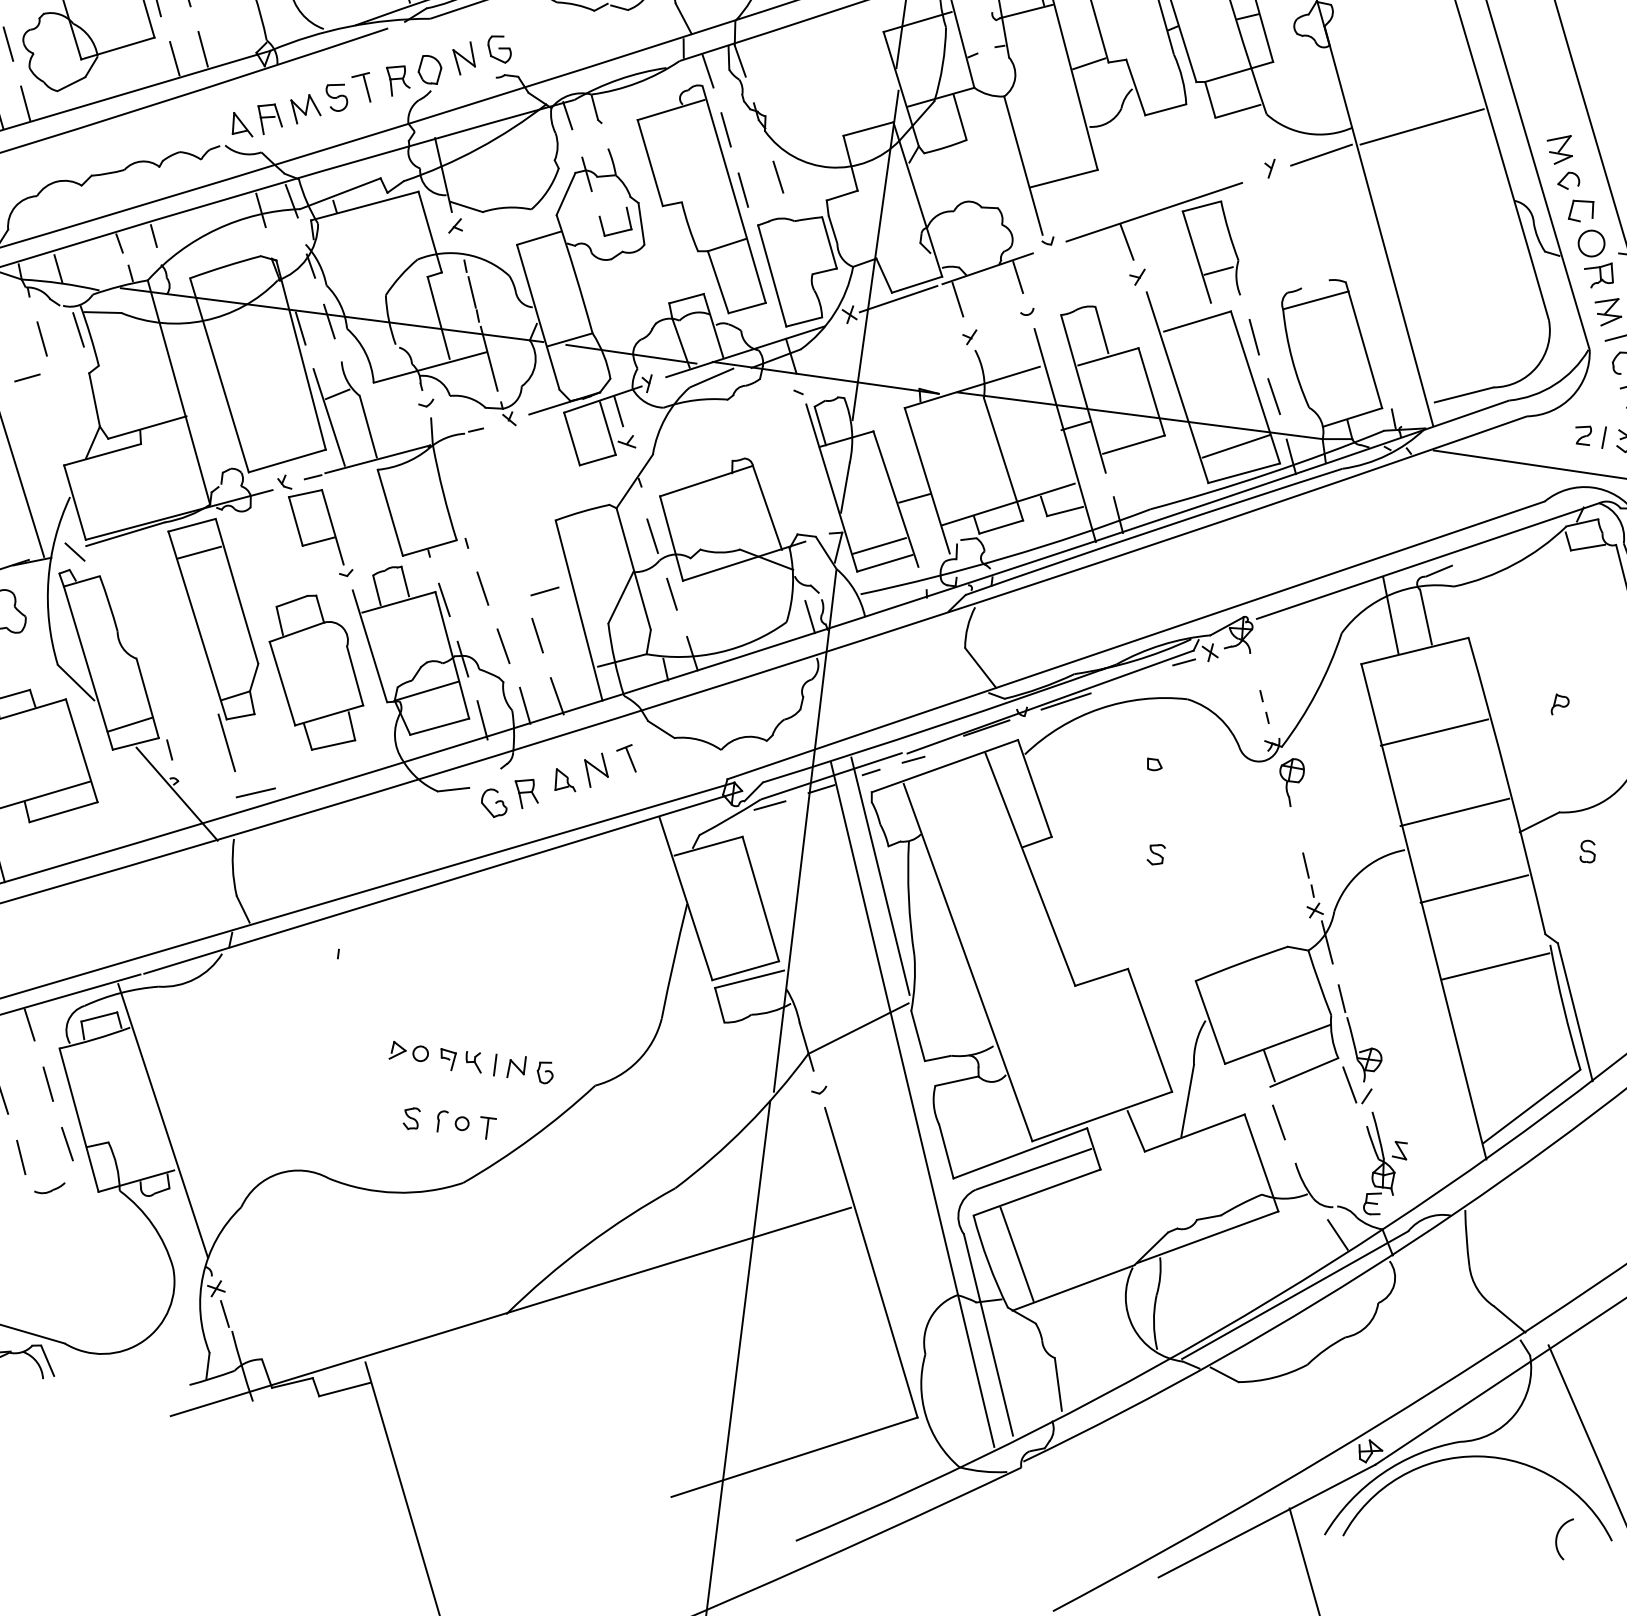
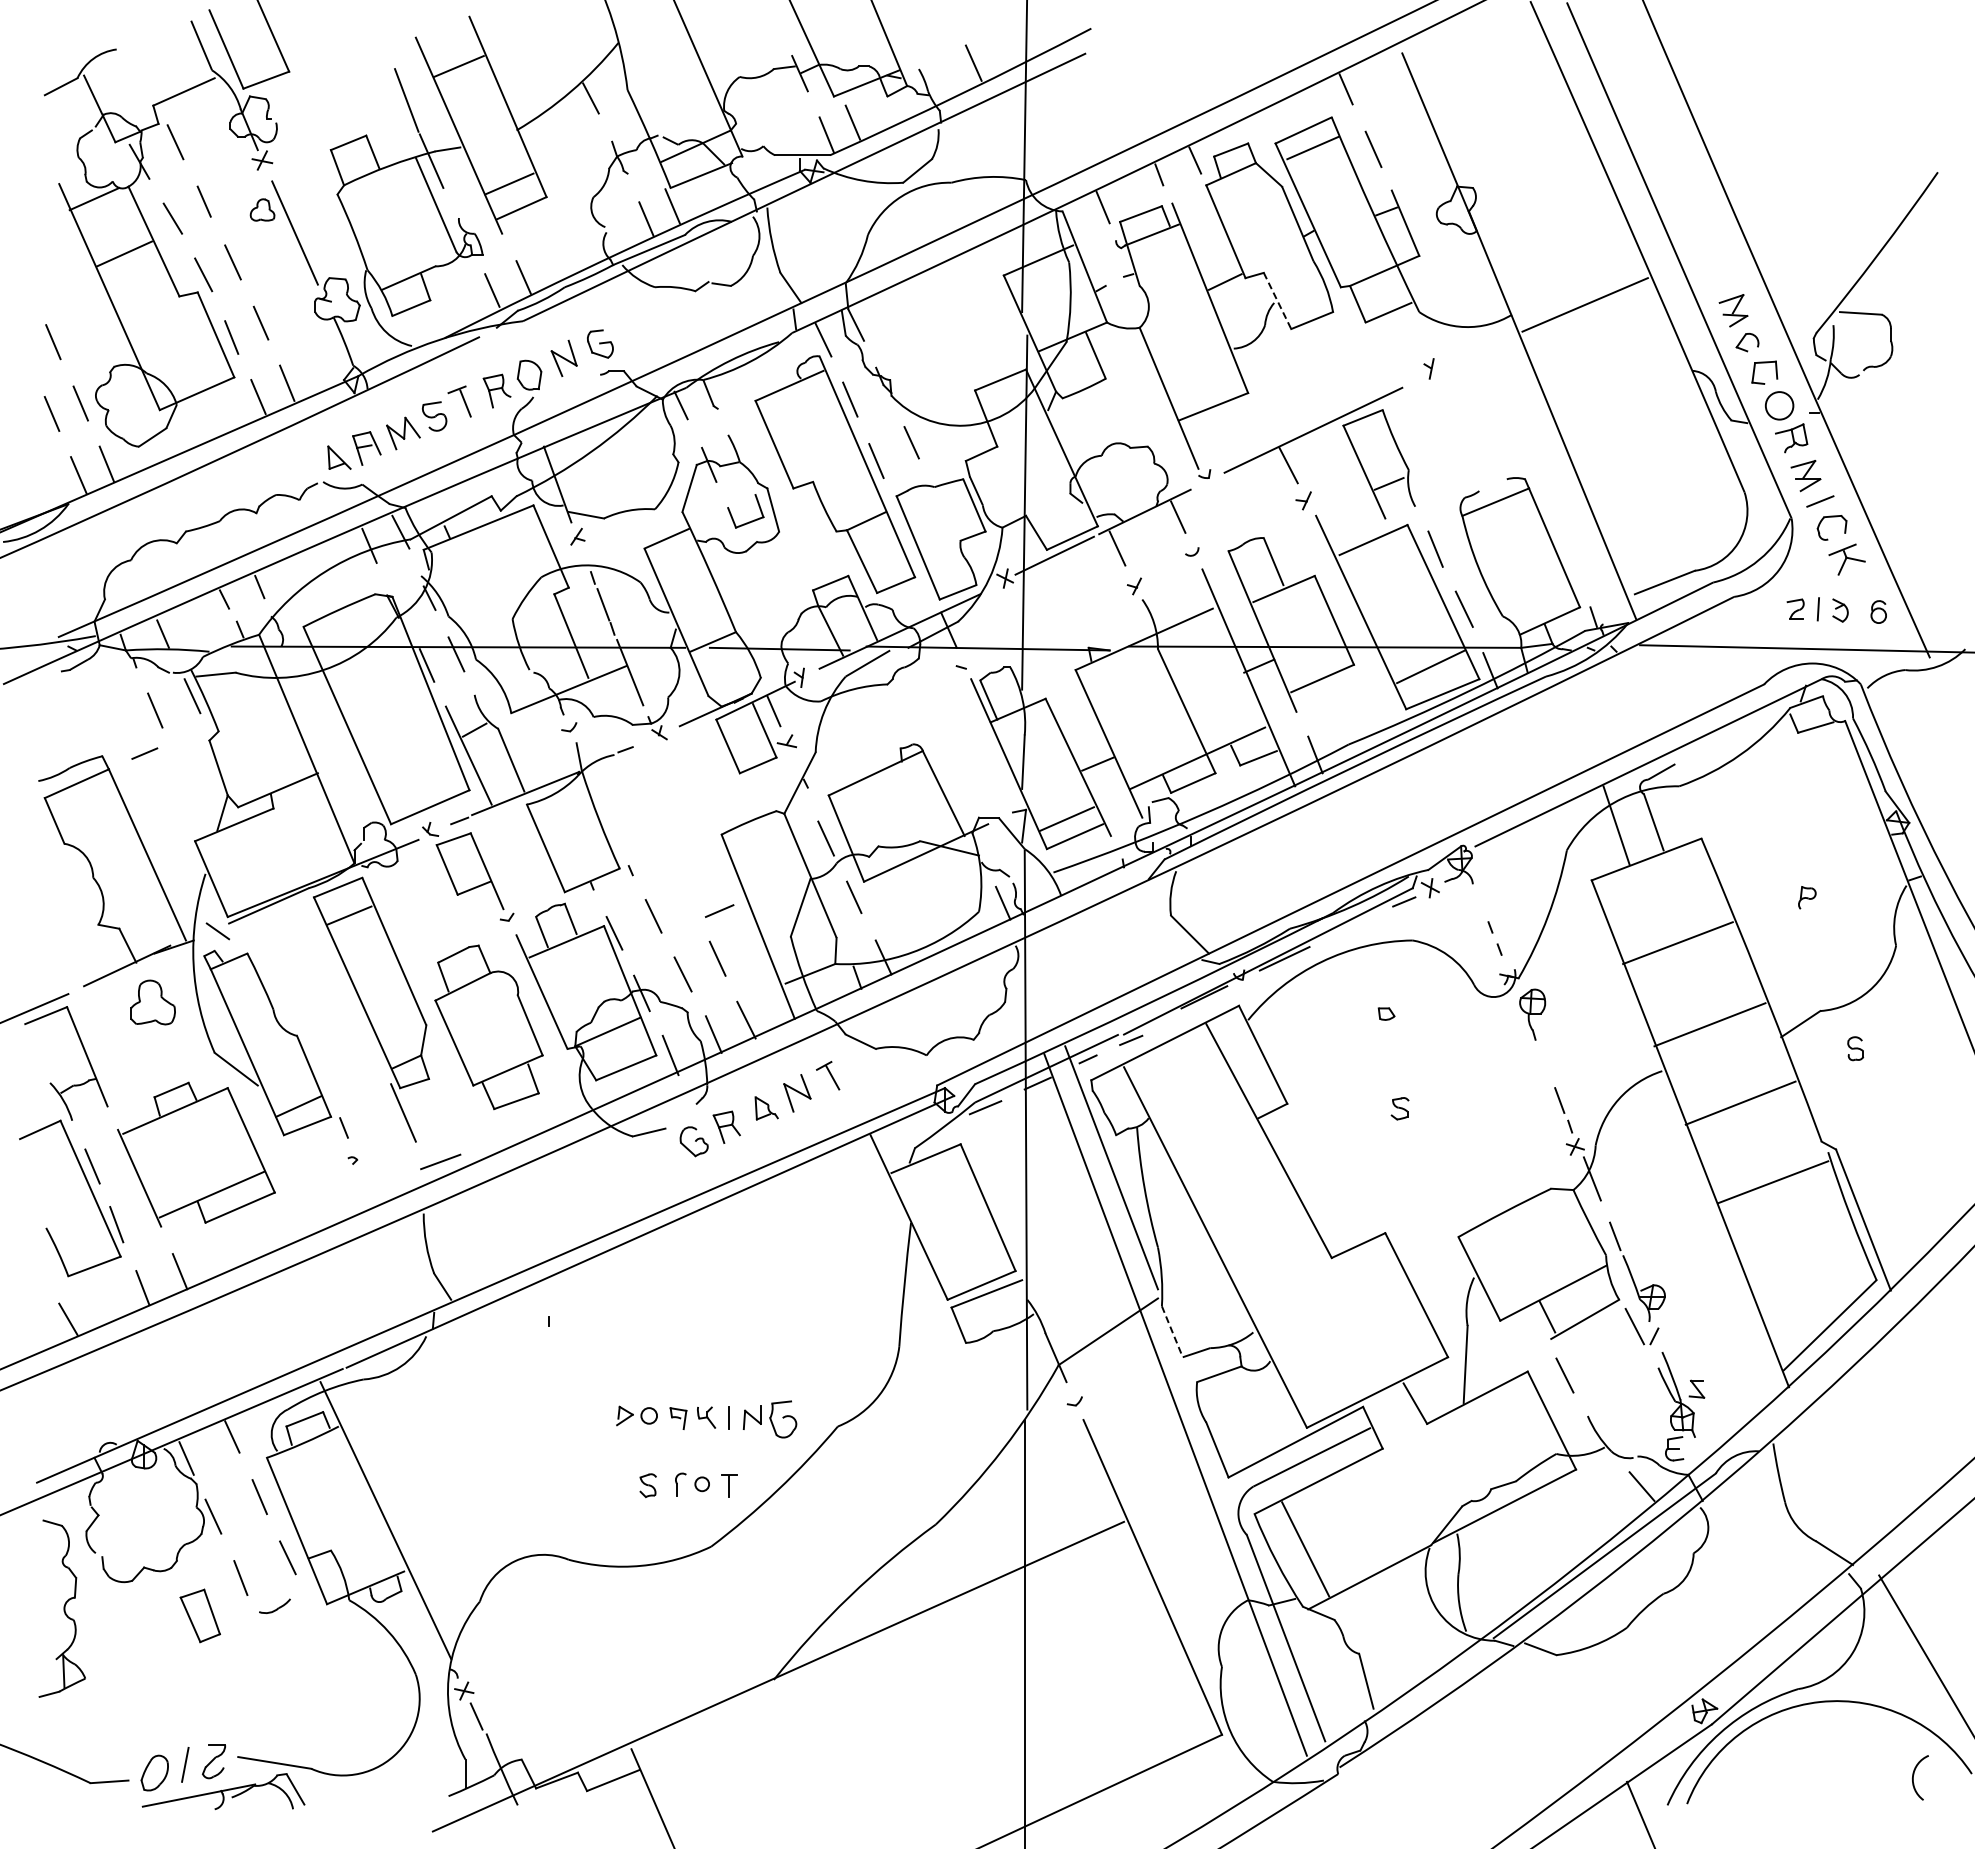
line: (1135, 88) -> (1277, 301), solid -> dashed
line: (1321, 154) -> (1482, 347), removed
line: (176, 793) -> (357, 1173), removed
line: (918, 1035) -> (1172, 1331), solid -> dashed
part: (545, 1072) -> (783, 1419), size x1.6

